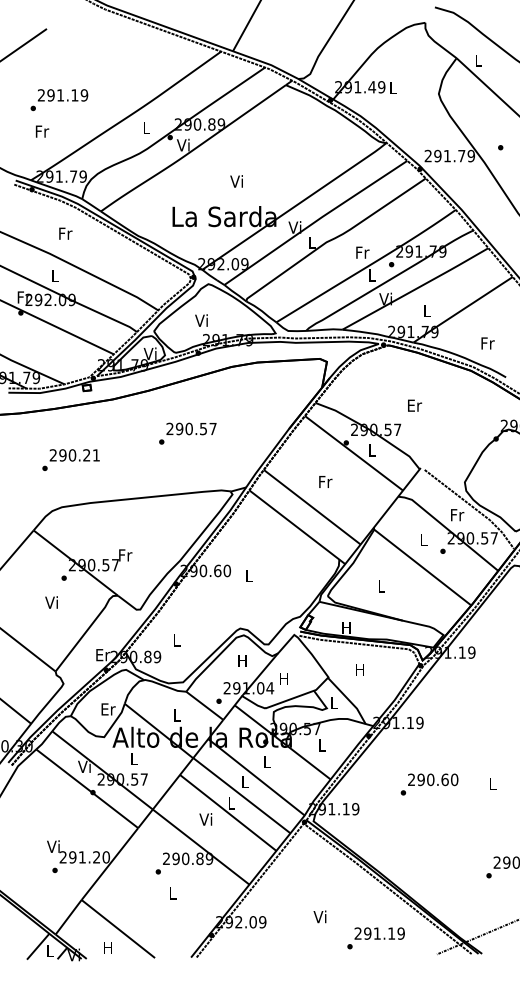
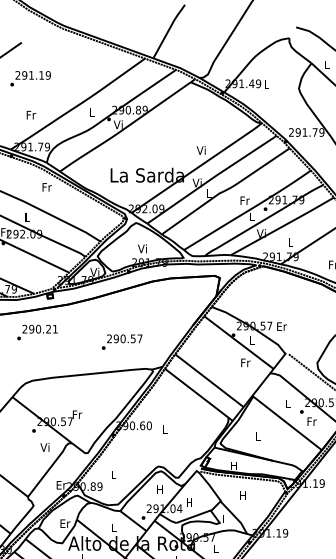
text: (59, 100) -> (30, 79), moved
text: (42, 131) -> (31, 115), moved
text: (236, 181) -> (201, 150), moved
text: (65, 233) -> (46, 187), moved
text: (201, 320) -> (142, 248), moved
text: (415, 405) -> (282, 326), moved
text: (187, 433) -> (121, 342), moved
text: (70, 459) -> (37, 332), moved
text: (325, 481) -> (245, 362), moved
text: (457, 515) -> (312, 421), moved
text: (51, 602) -> (44, 447), moved

